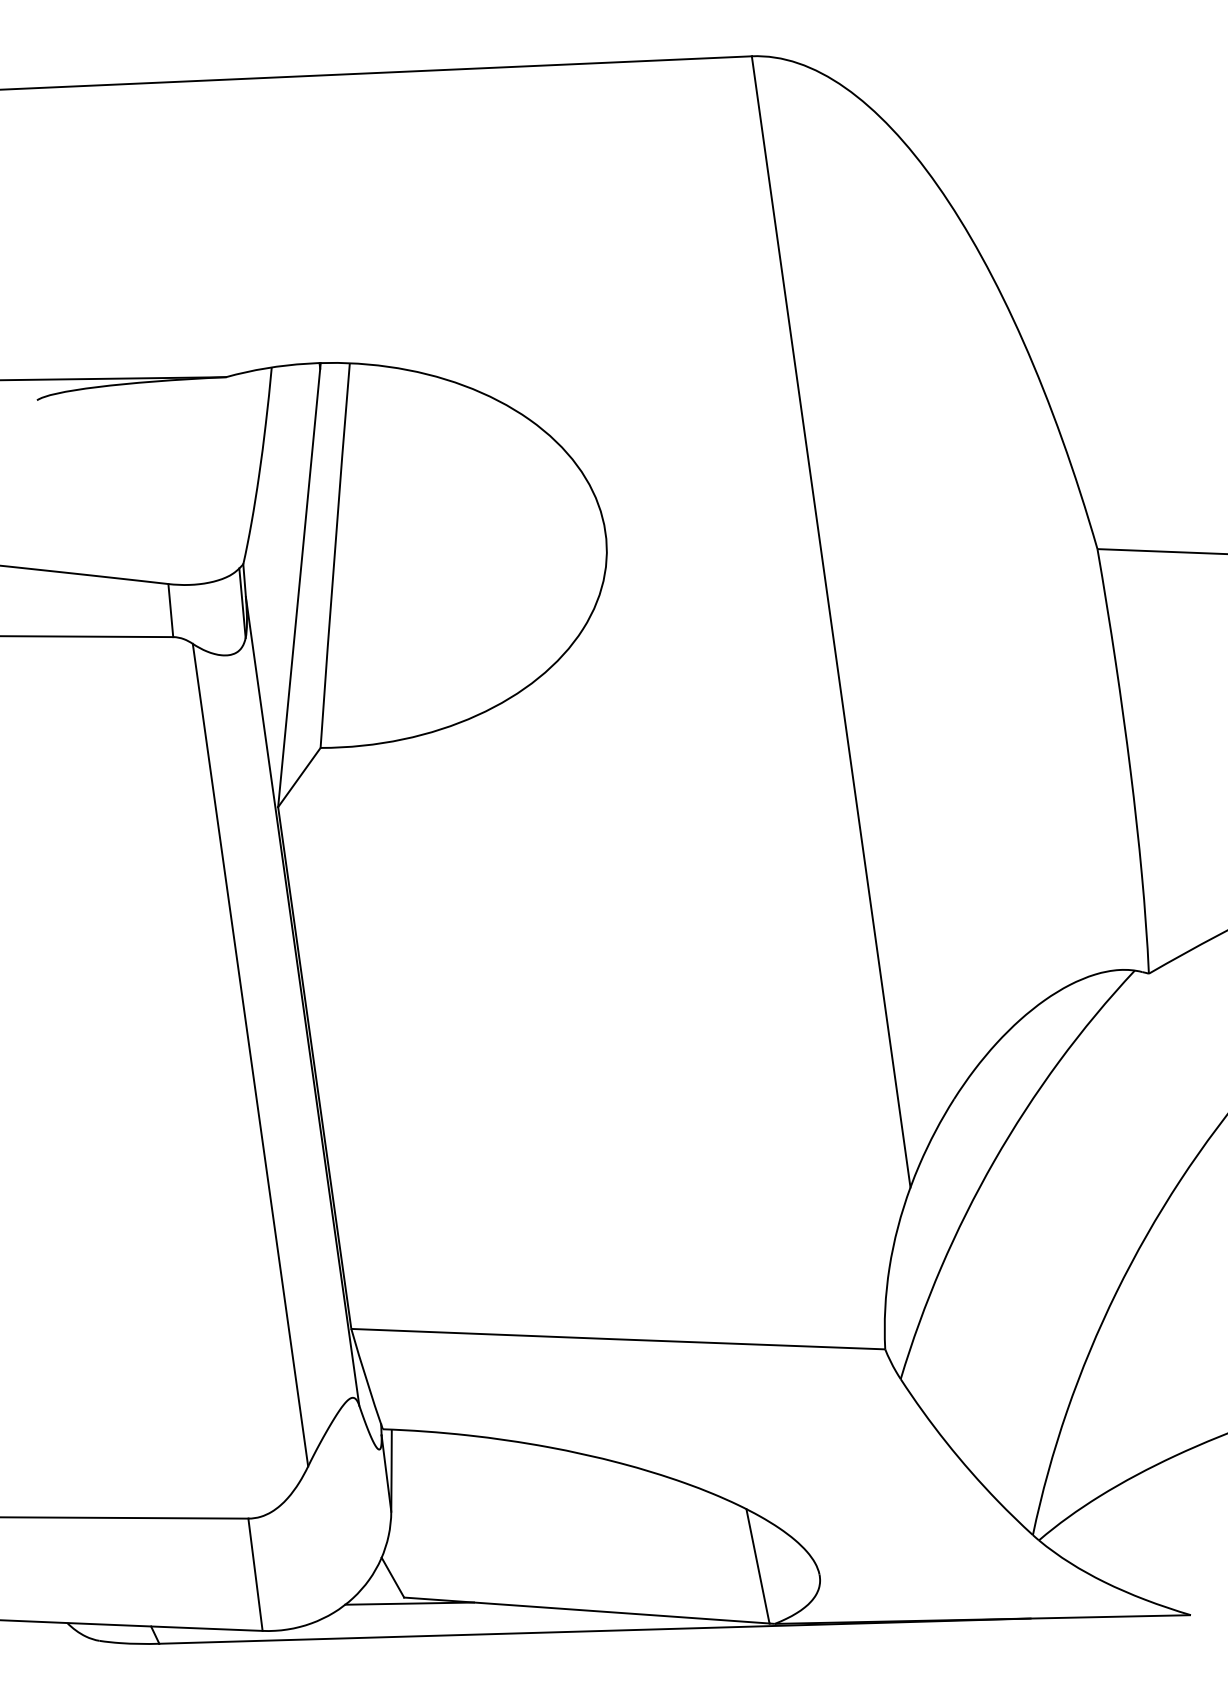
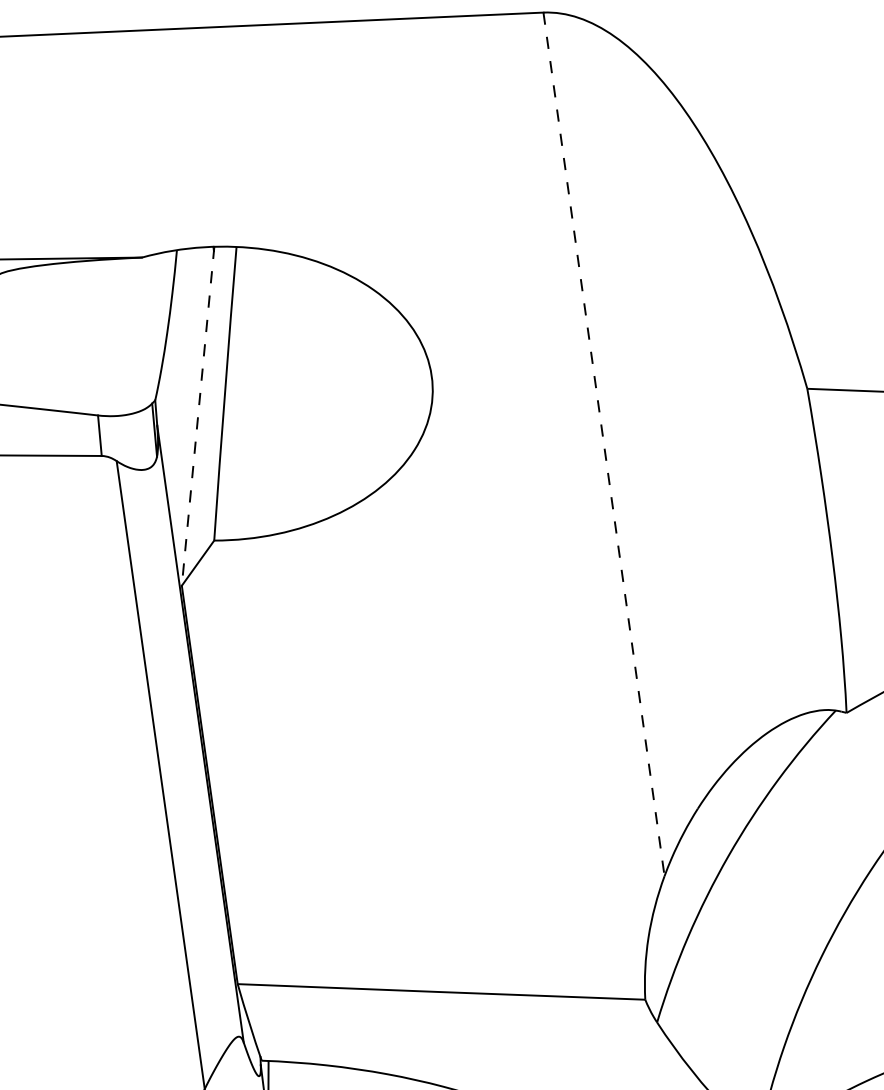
line: (299, 585) -> (198, 416), solid -> dashed
line: (831, 622) -> (604, 444), solid -> dashed

